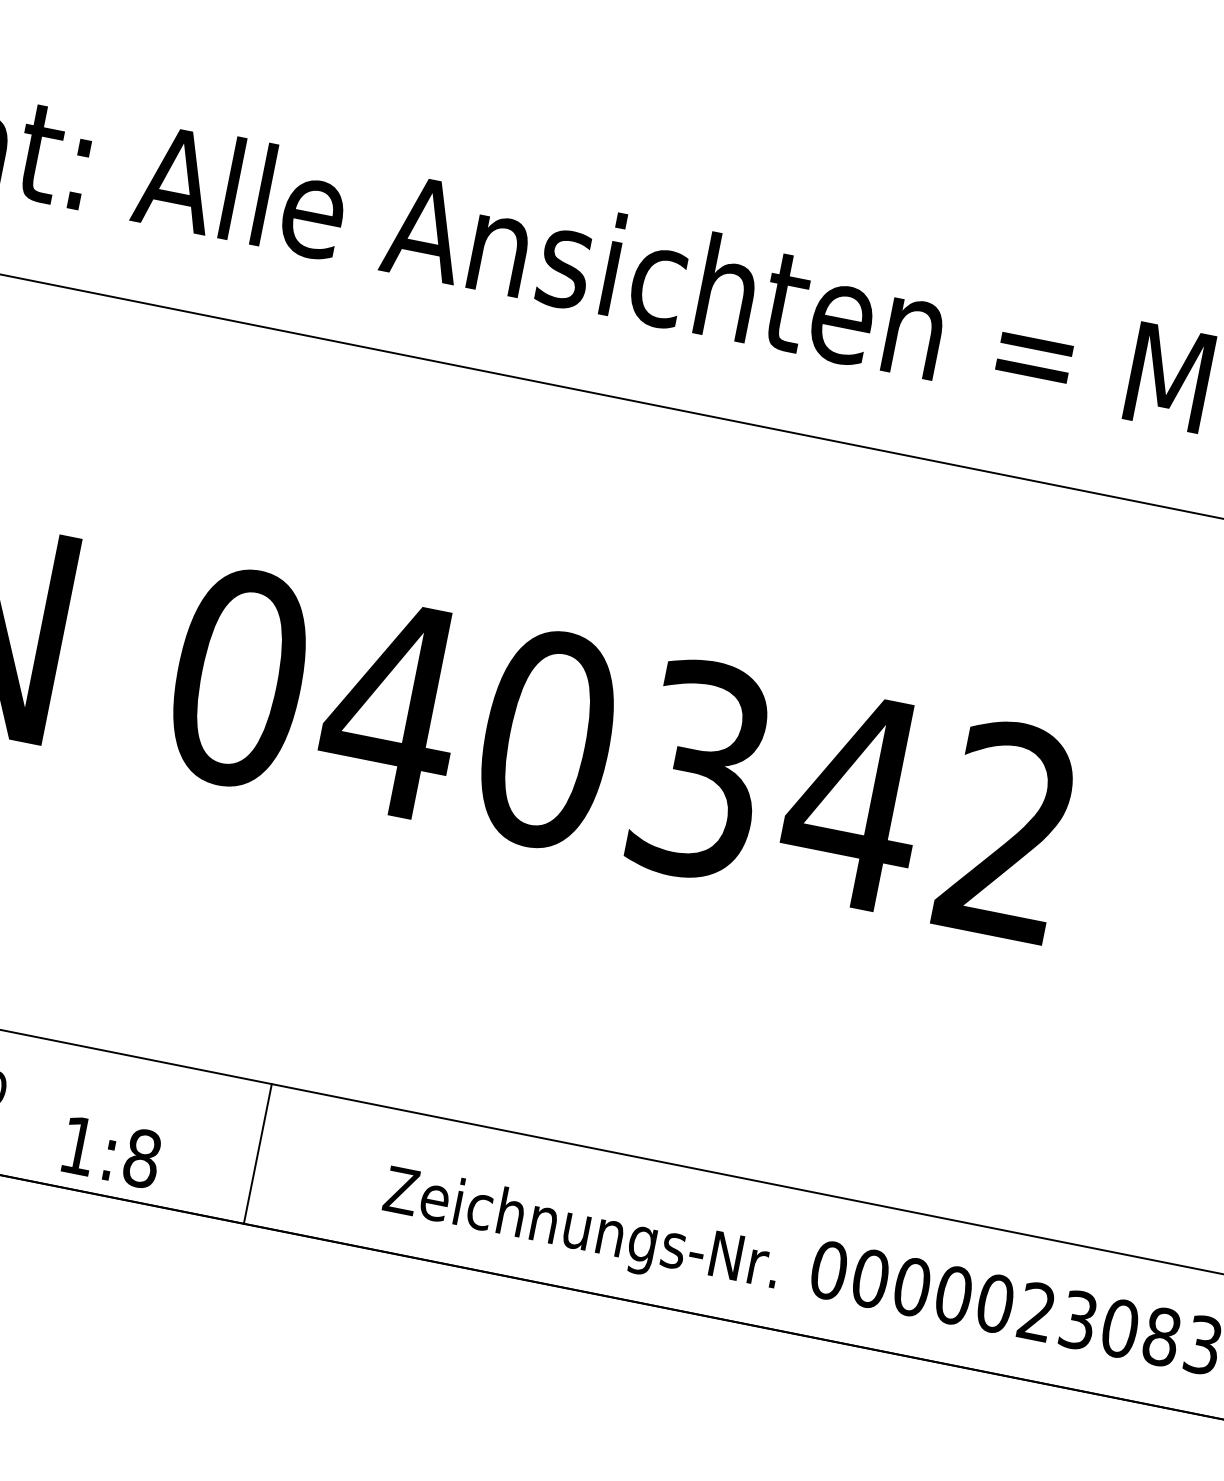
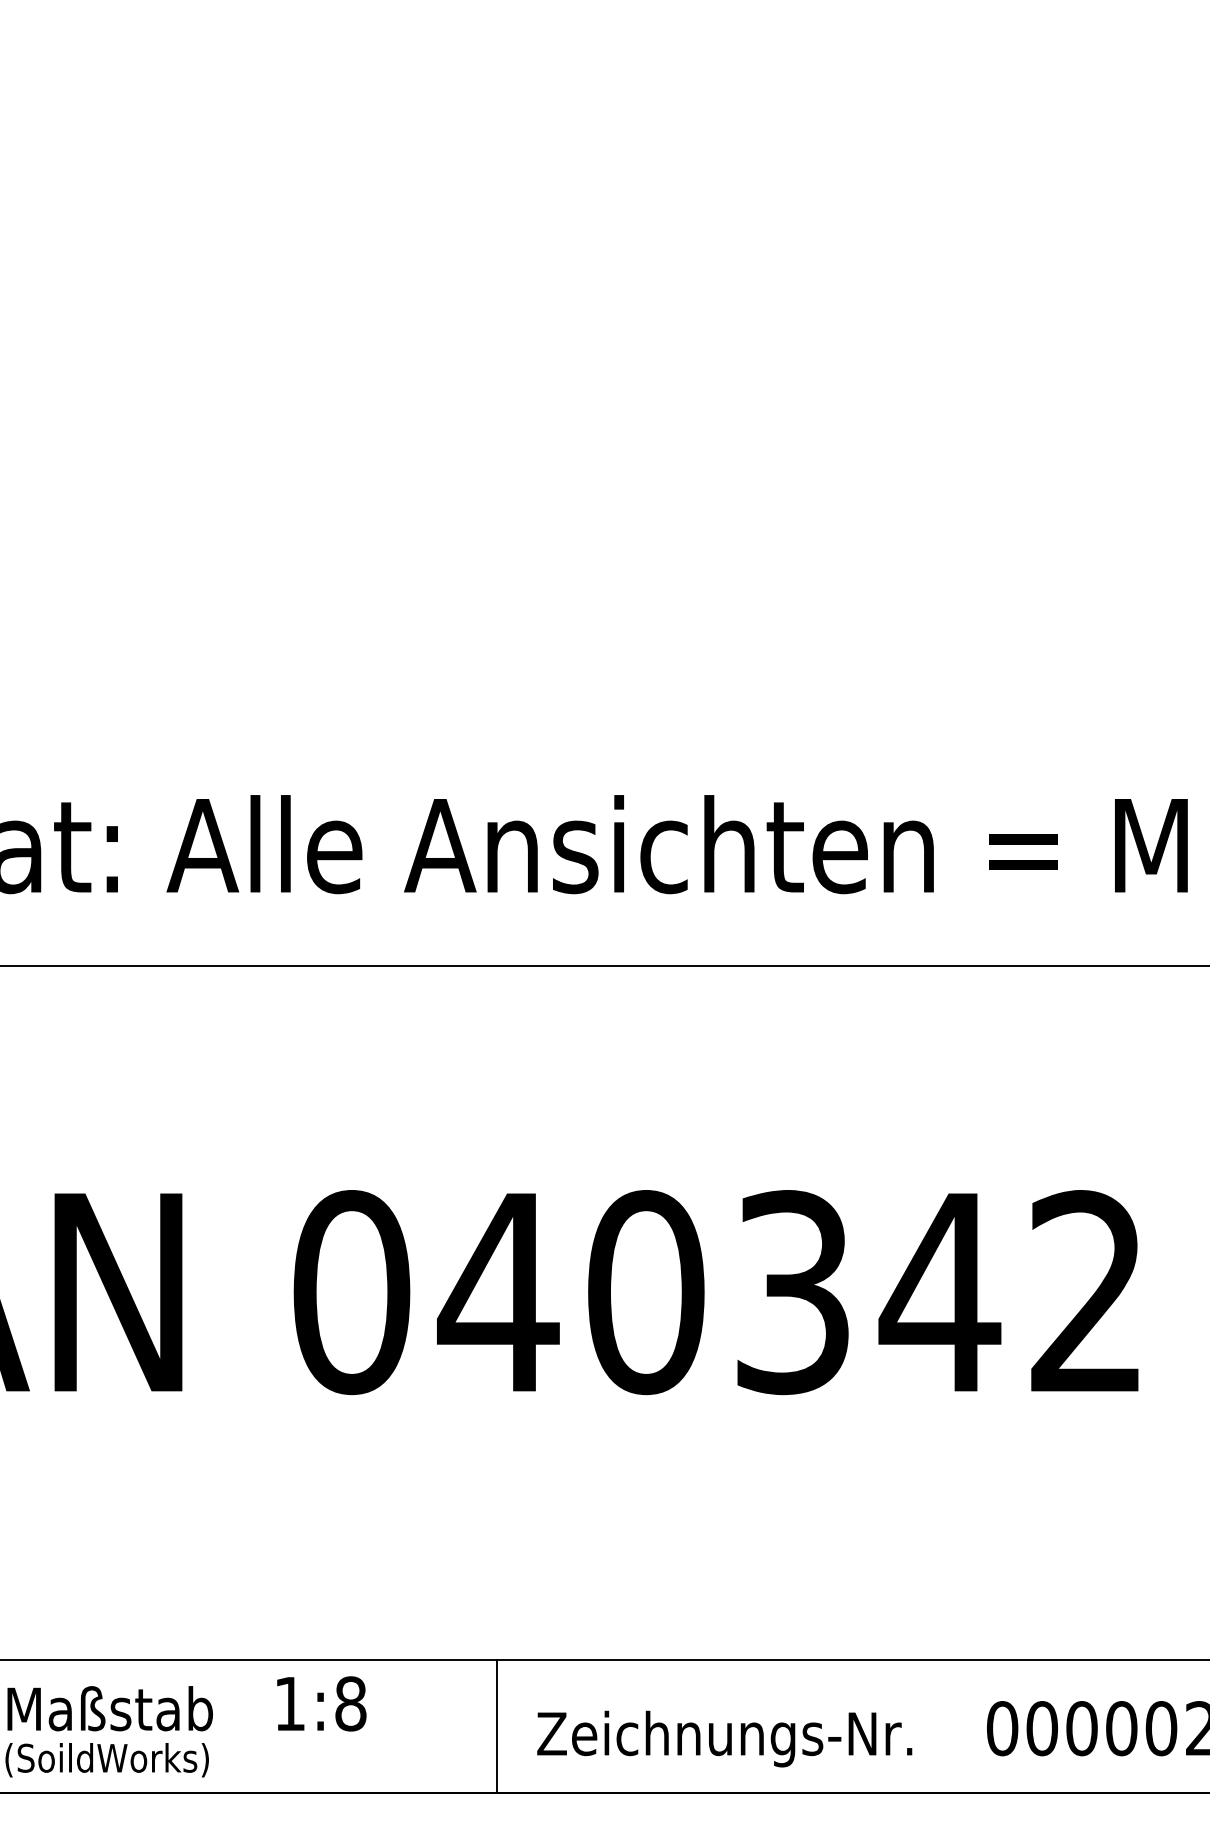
text: (111, 1152) -> (321, 1703), moved
line: (258, 1154) -> (497, 1726), moved
text: (581, 1231) -> (724, 1738), moved

